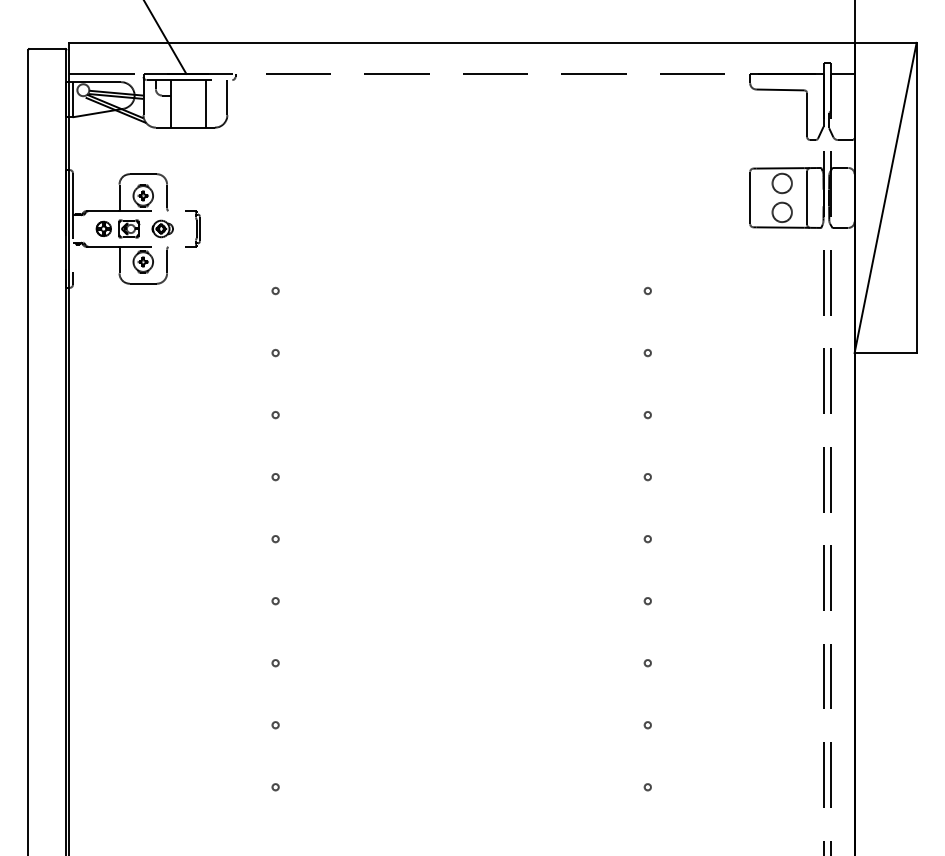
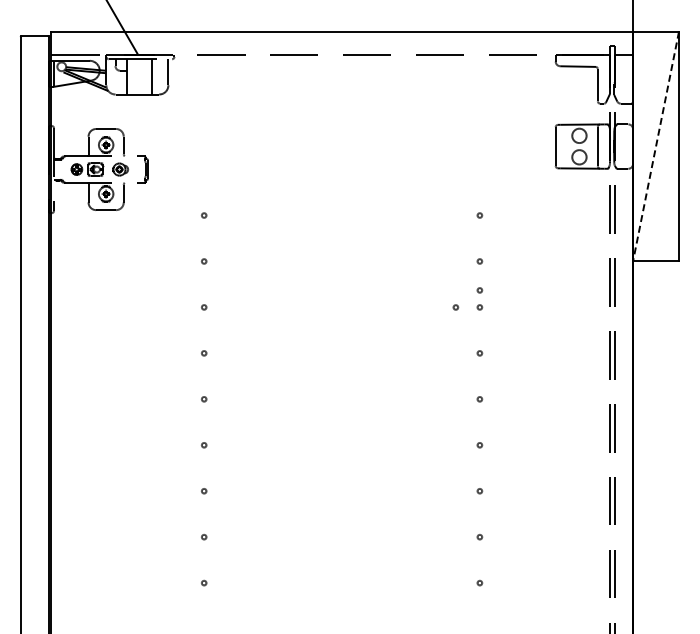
line: (884, 199) -> (655, 147), solid -> dashed
circle: (647, 392) -> (479, 290), added
circle: (614, 415) -> (455, 307), added

